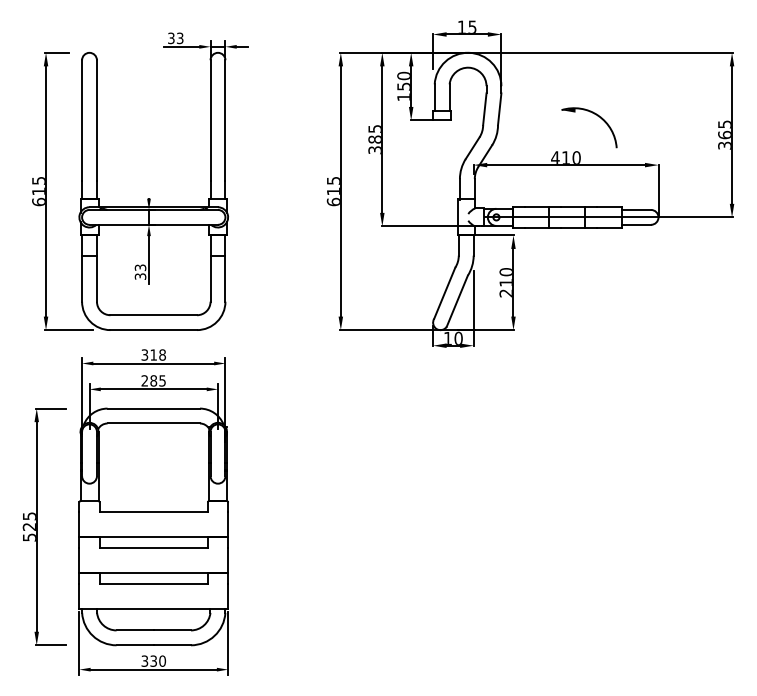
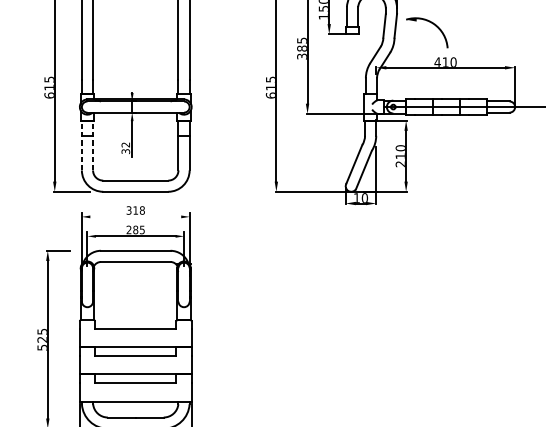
part: (597, 116) -> (433, 24), moved
text: (140, 267) -> (125, 144), 33 -> 32
line: (82, 268) -> (82, 145), solid -> dashed
line: (96, 268) -> (92, 145), solid -> dashed
line: (153, 363) -> (135, 216), removed

